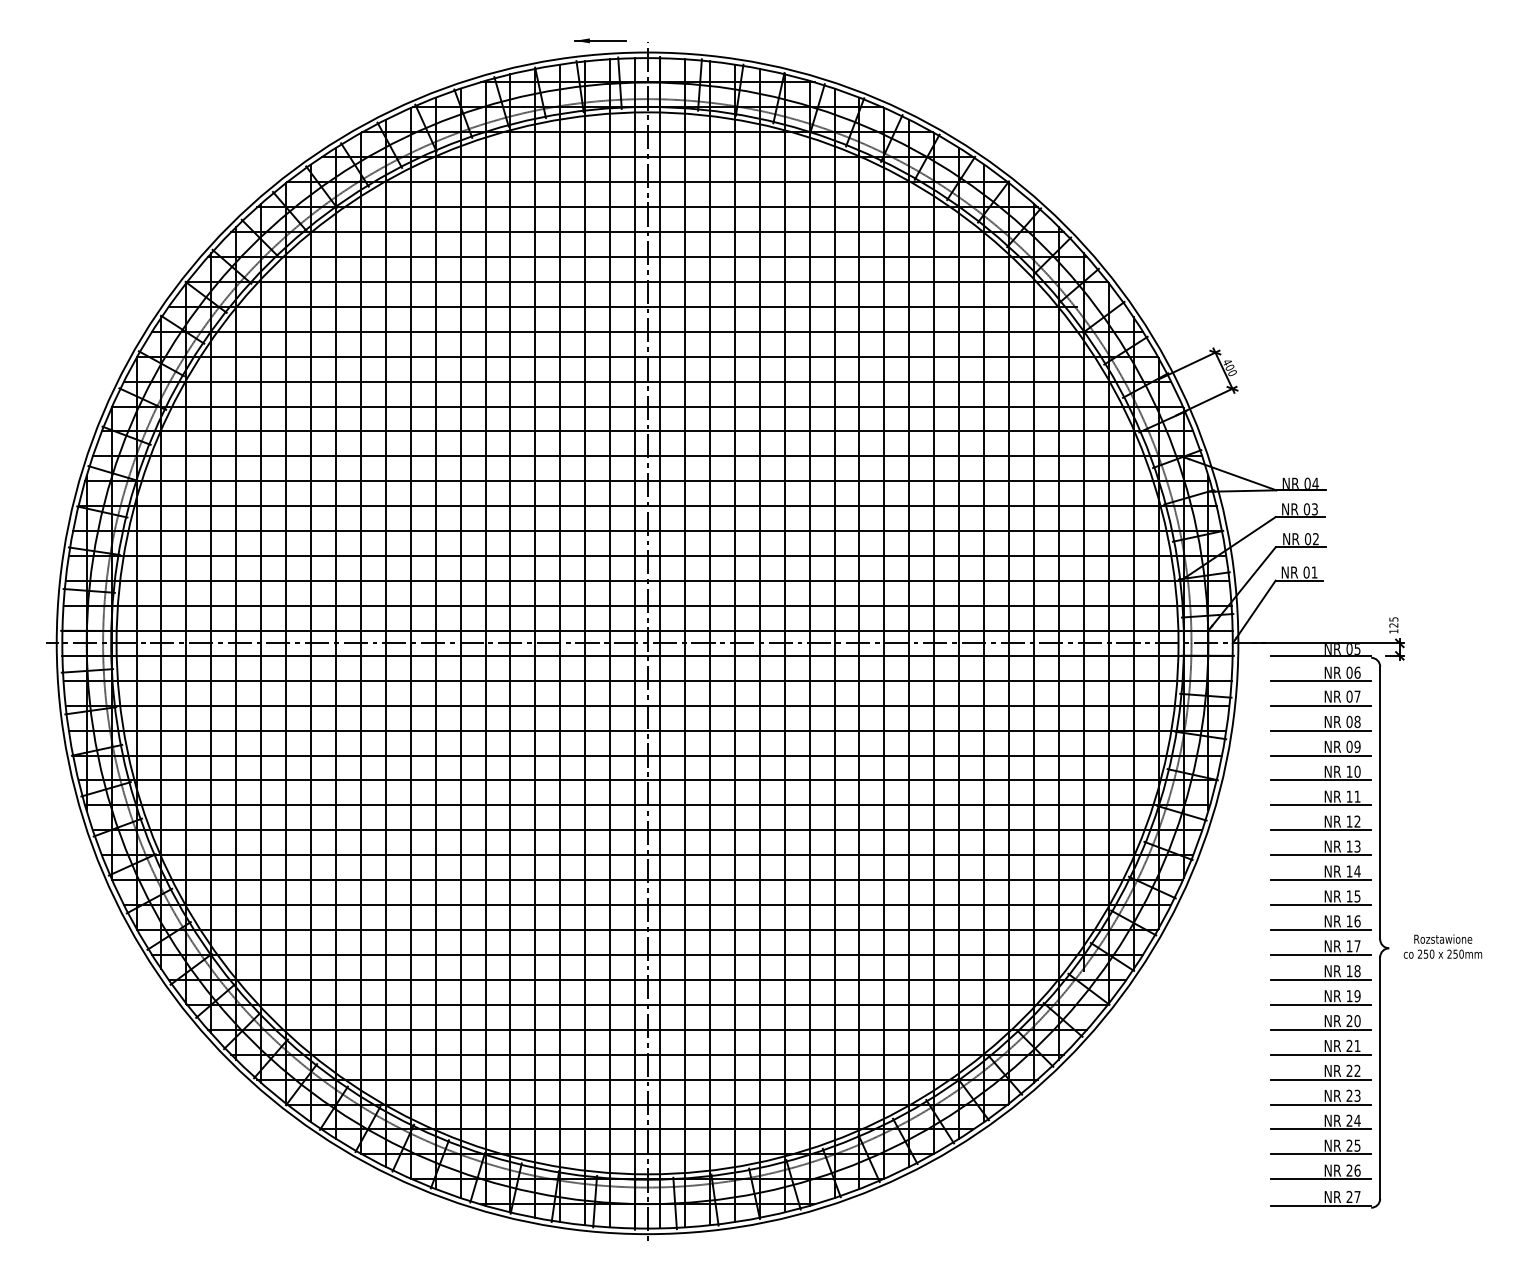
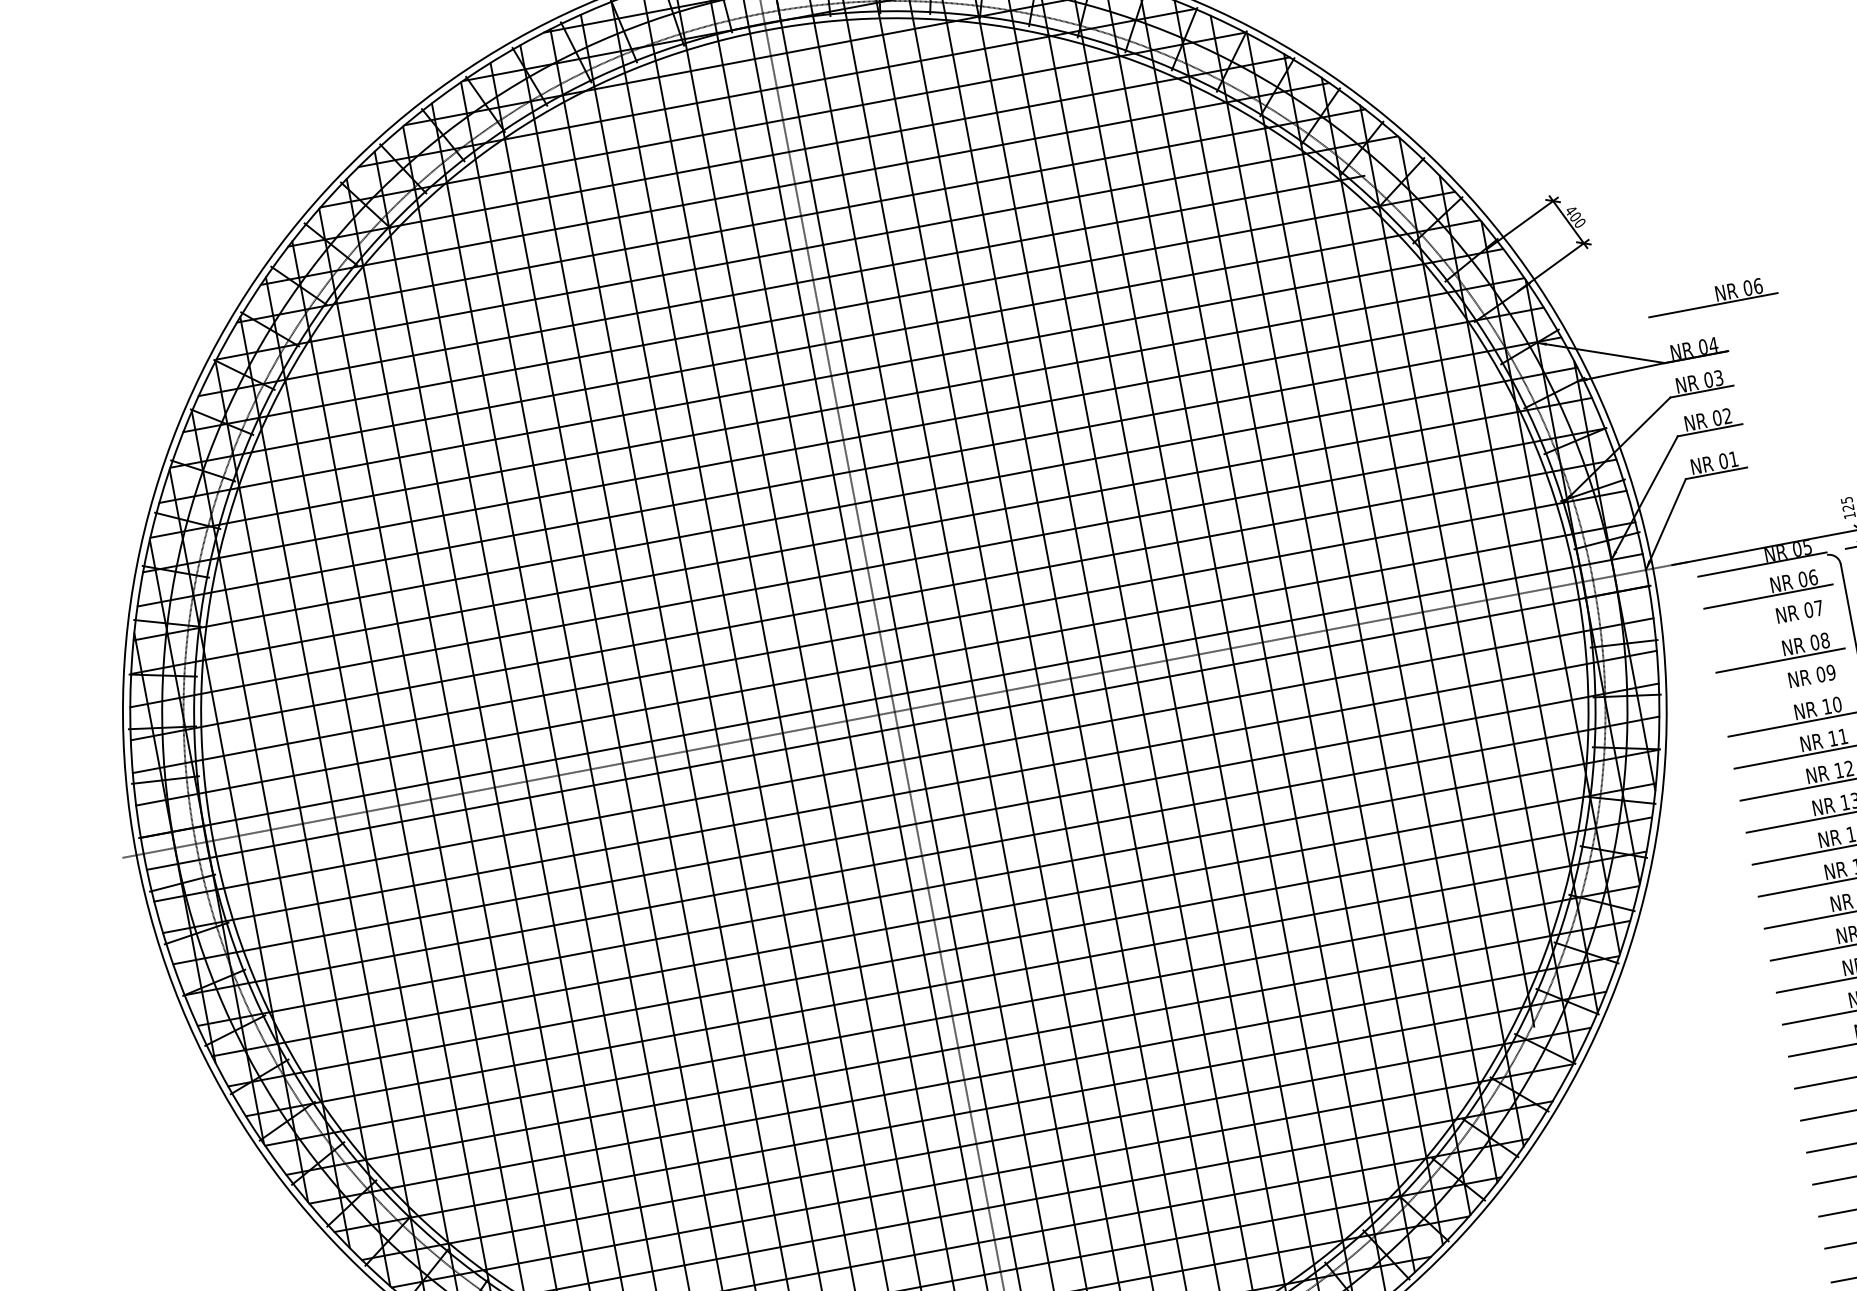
part: (1320, 446) -> (1710, 296), added
line: (1321, 705) -> (1774, 628), removed
line: (1321, 755) -> (1787, 692), removed

